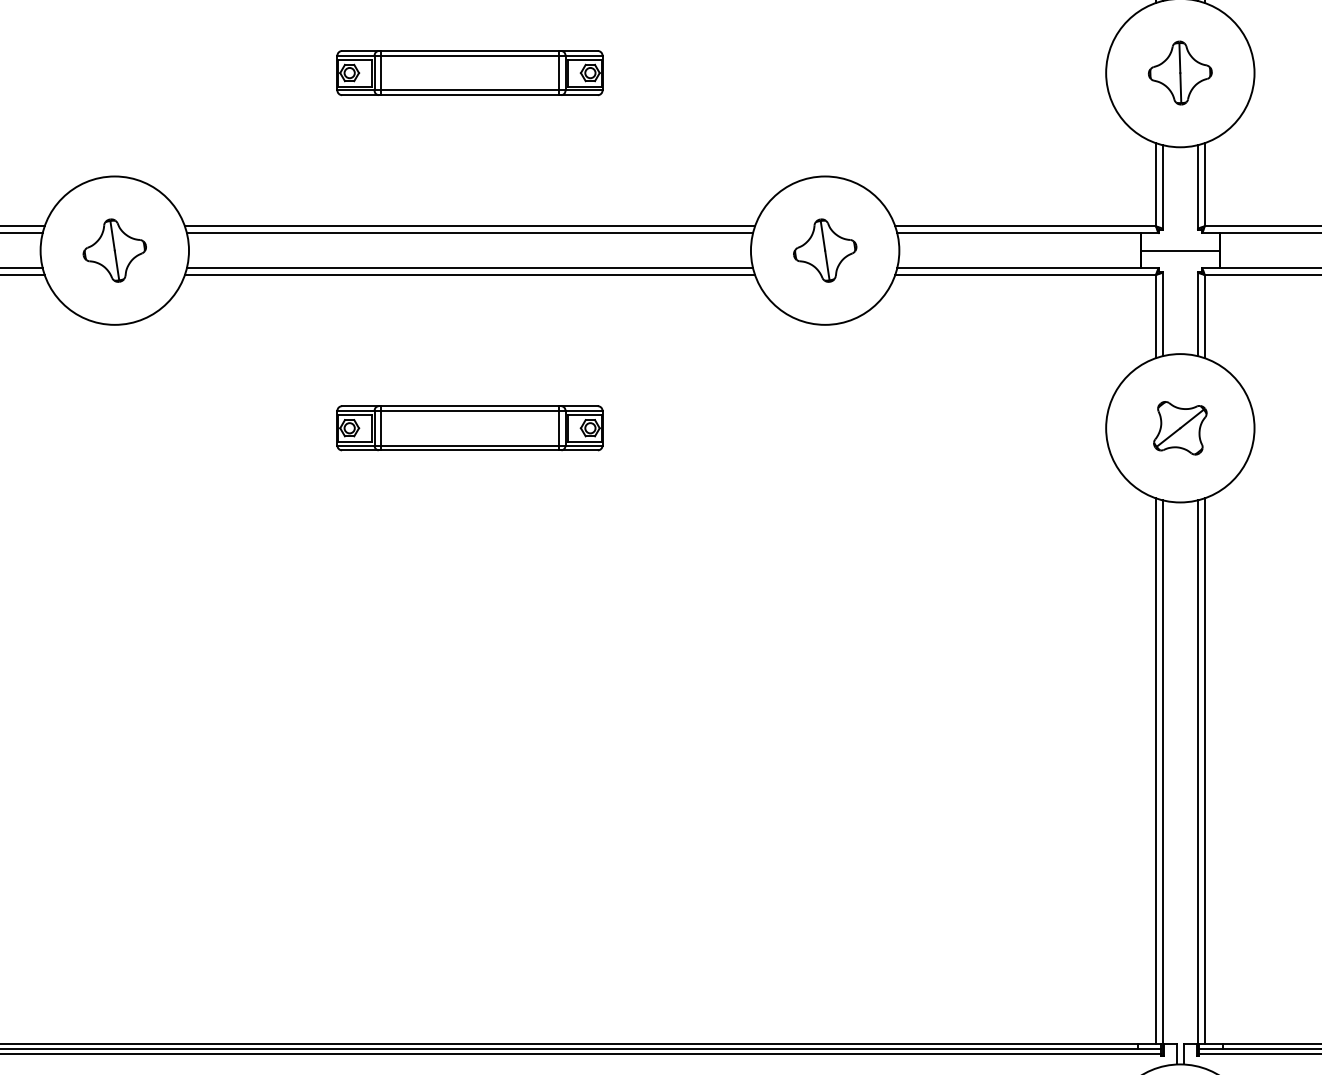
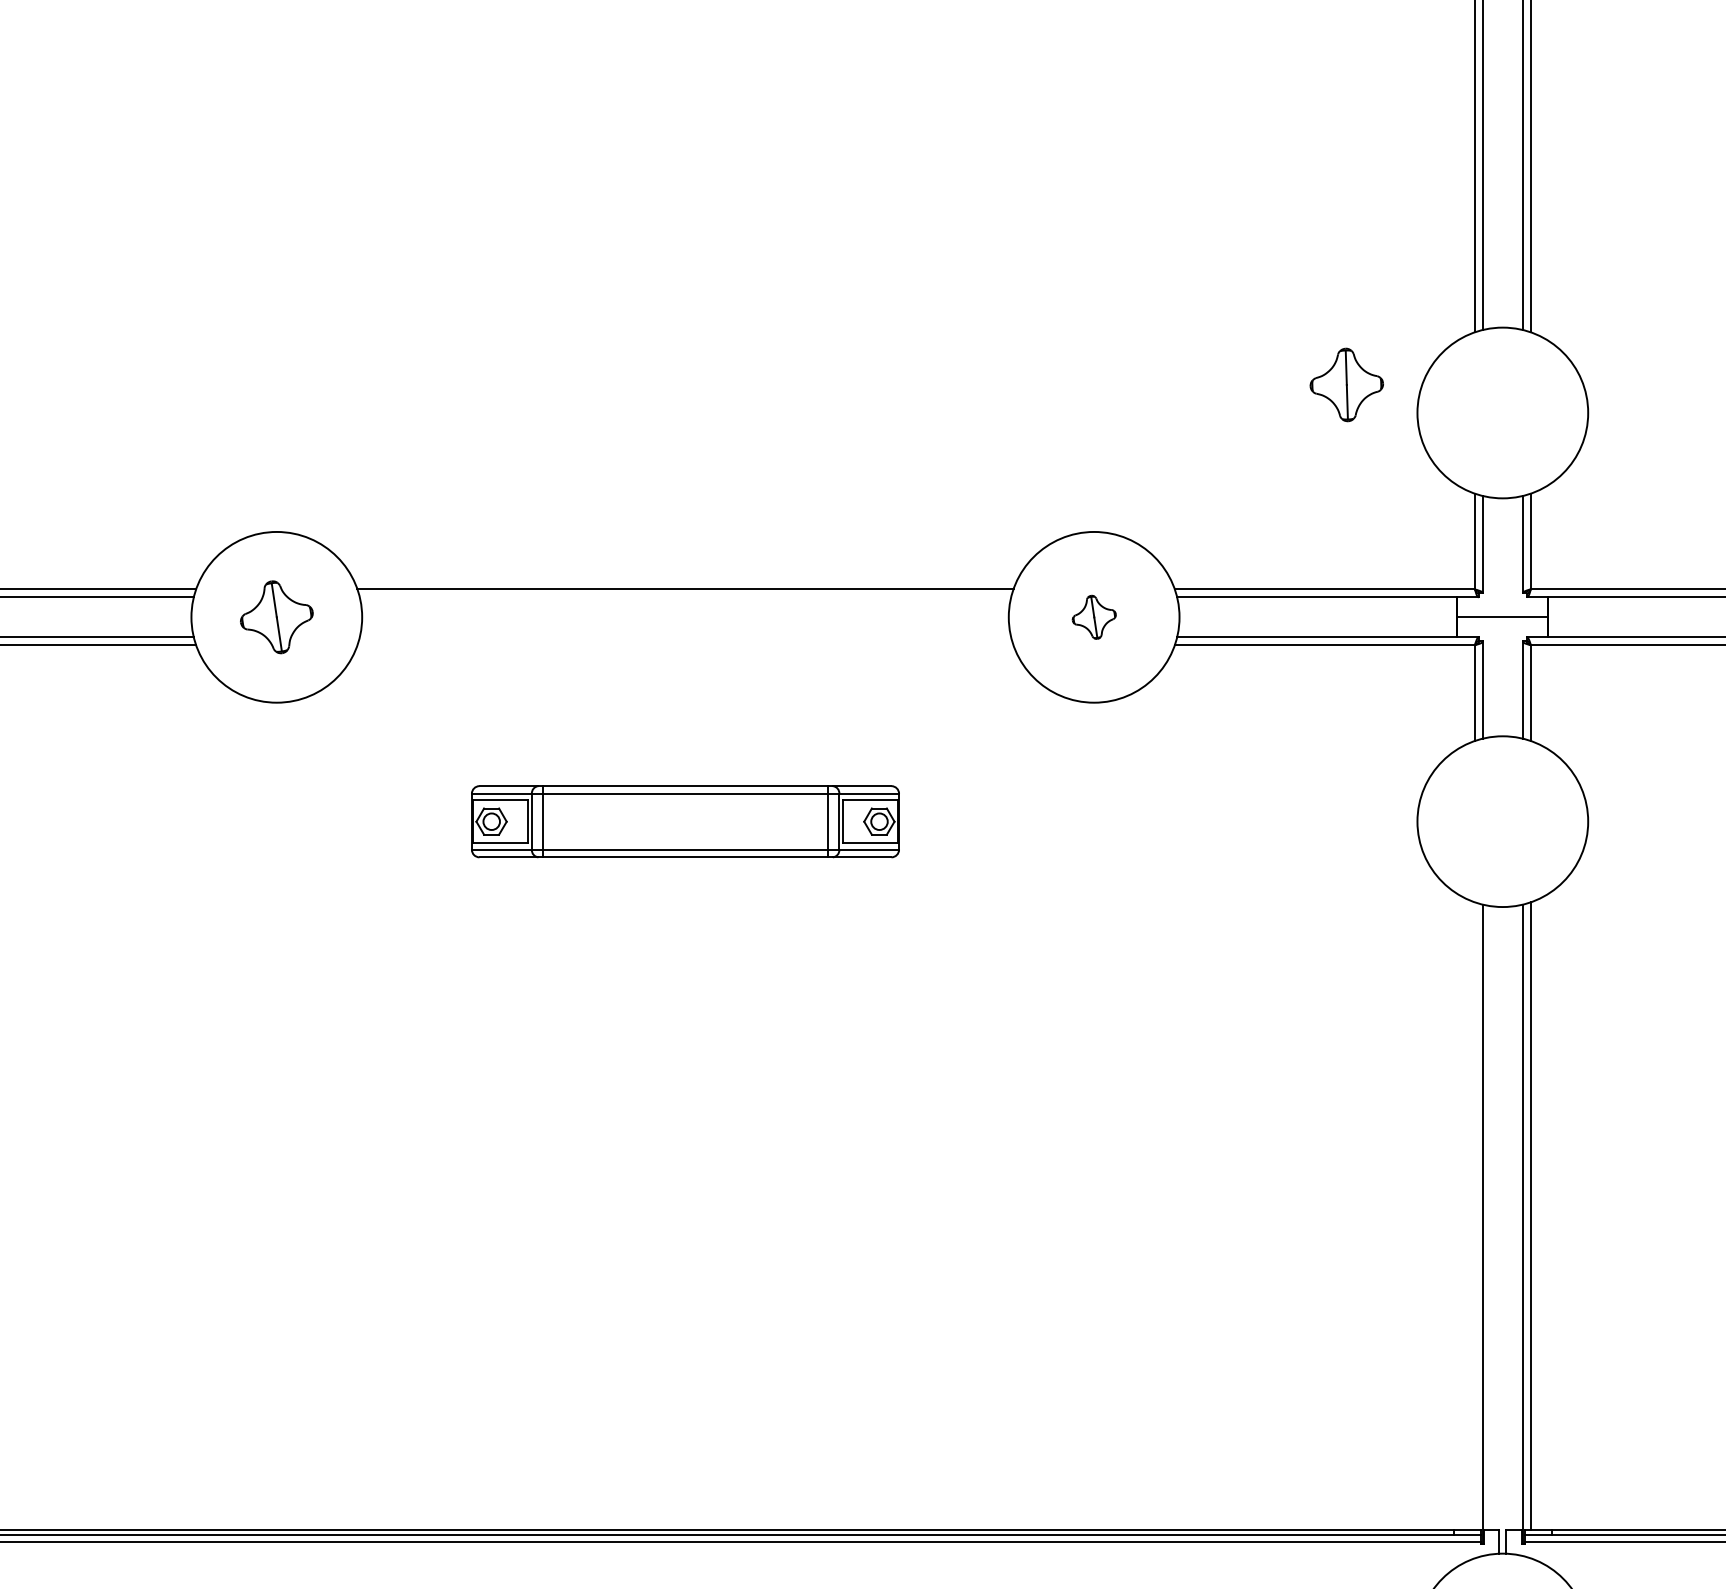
part: (469, 72) -> (685, 412), removed
part: (1180, 72) -> (1346, 384), moved
line: (469, 233) -> (685, 597), removed
part: (825, 250) -> (1094, 617), size x0.6
line: (469, 268) -> (685, 637), removed
line: (469, 275) -> (685, 645), removed
part: (469, 428) -> (685, 821), size x1.4
part: (1180, 428) -> (1502, 821), removed
line: (1155, 771) -> (1474, 1216), removed

